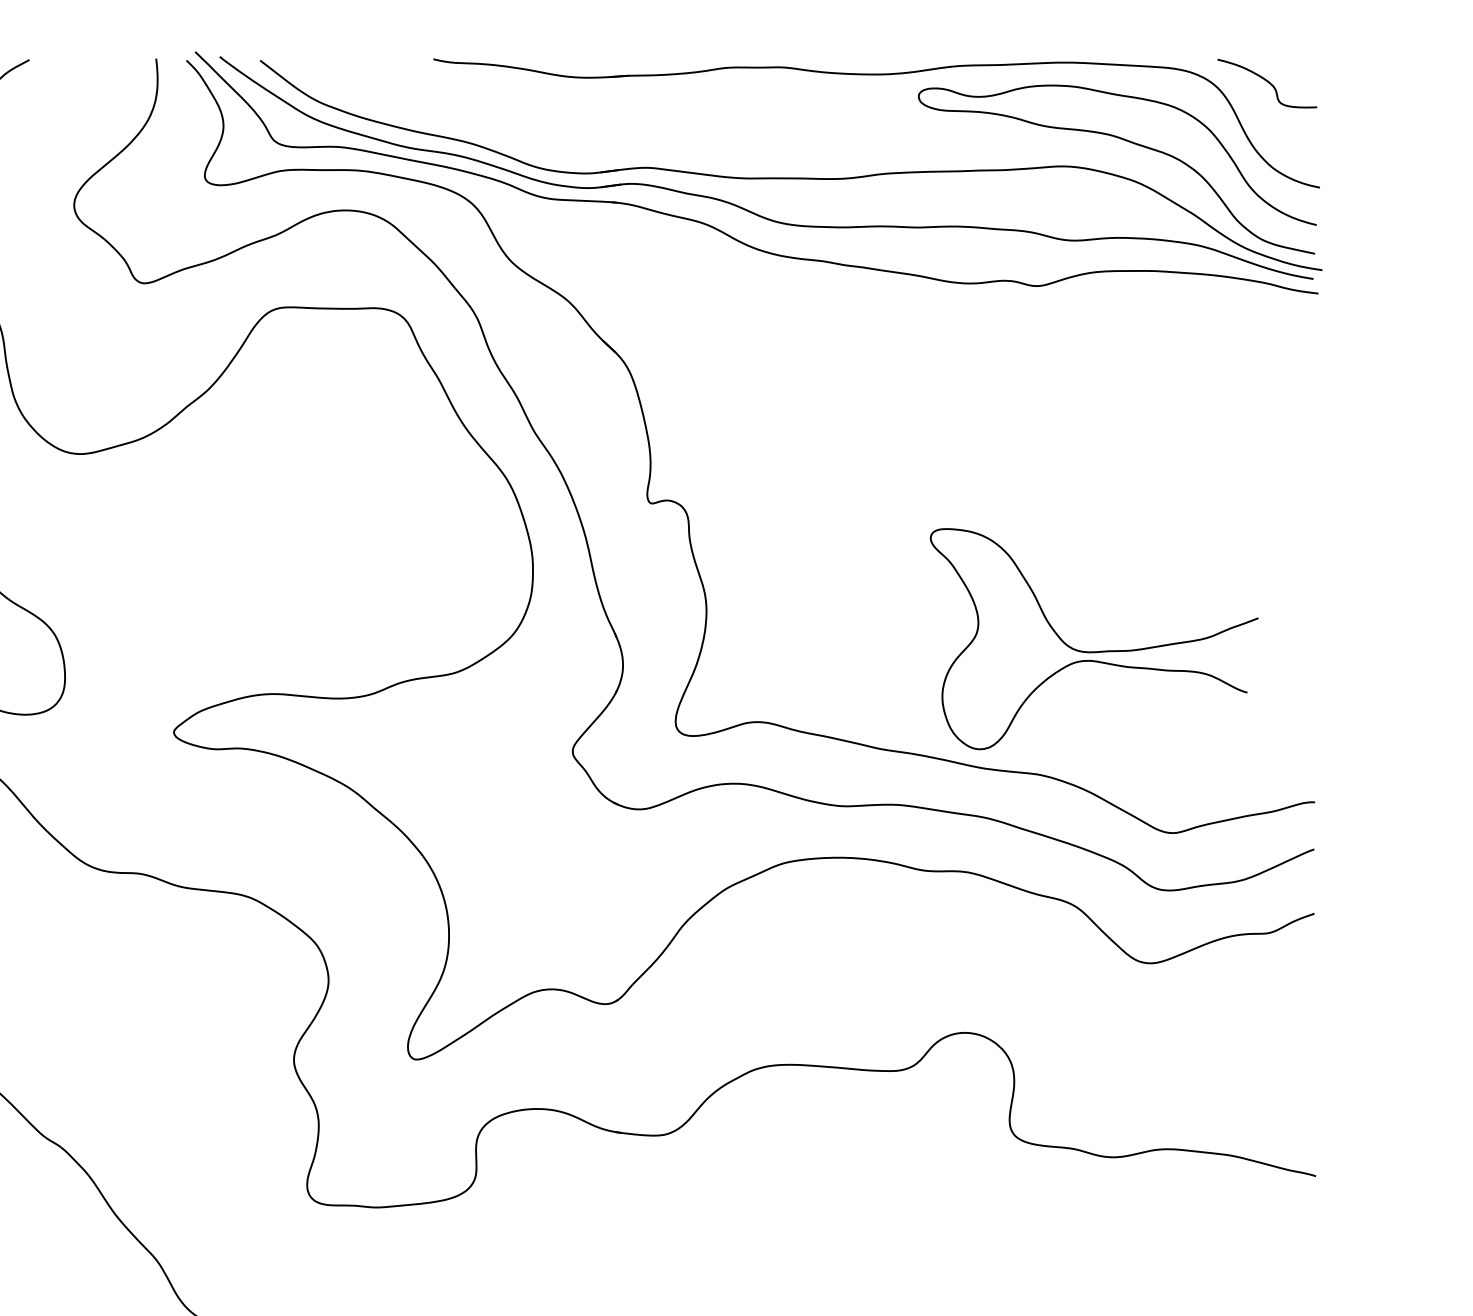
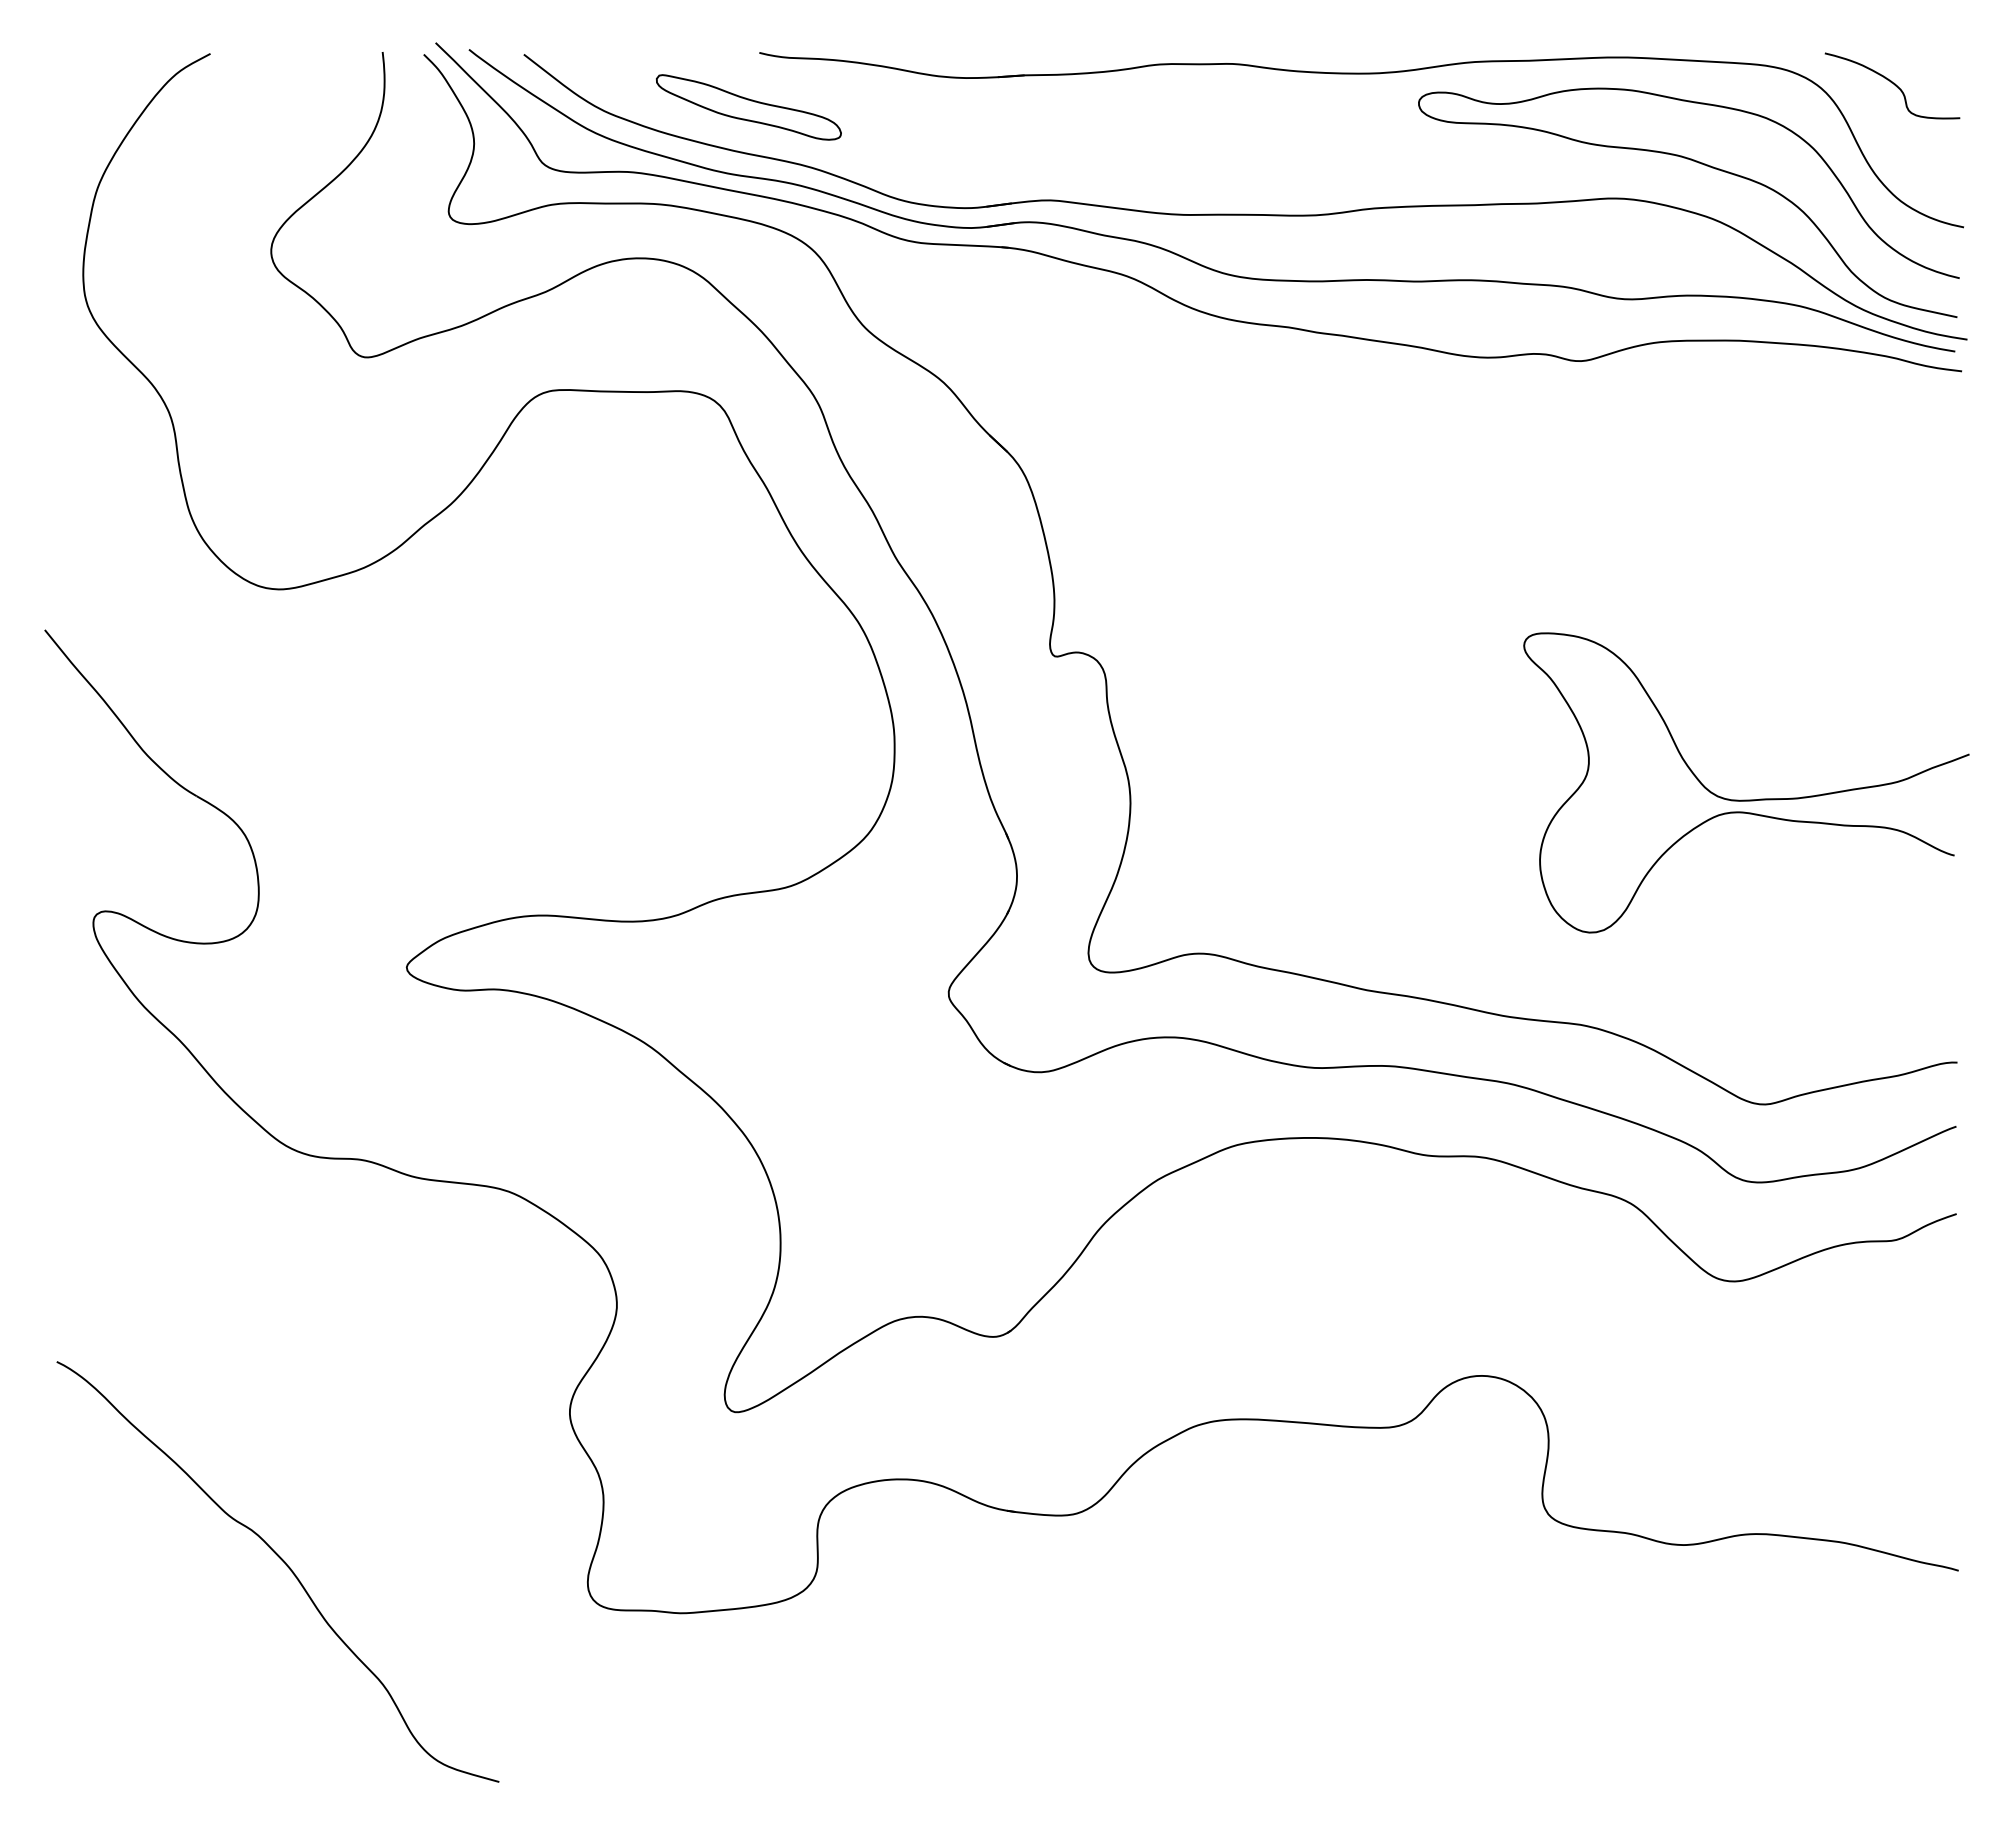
part: (425, 99) -> (748, 107), added
curve: (1094, 651) -> (1746, 799), moved

